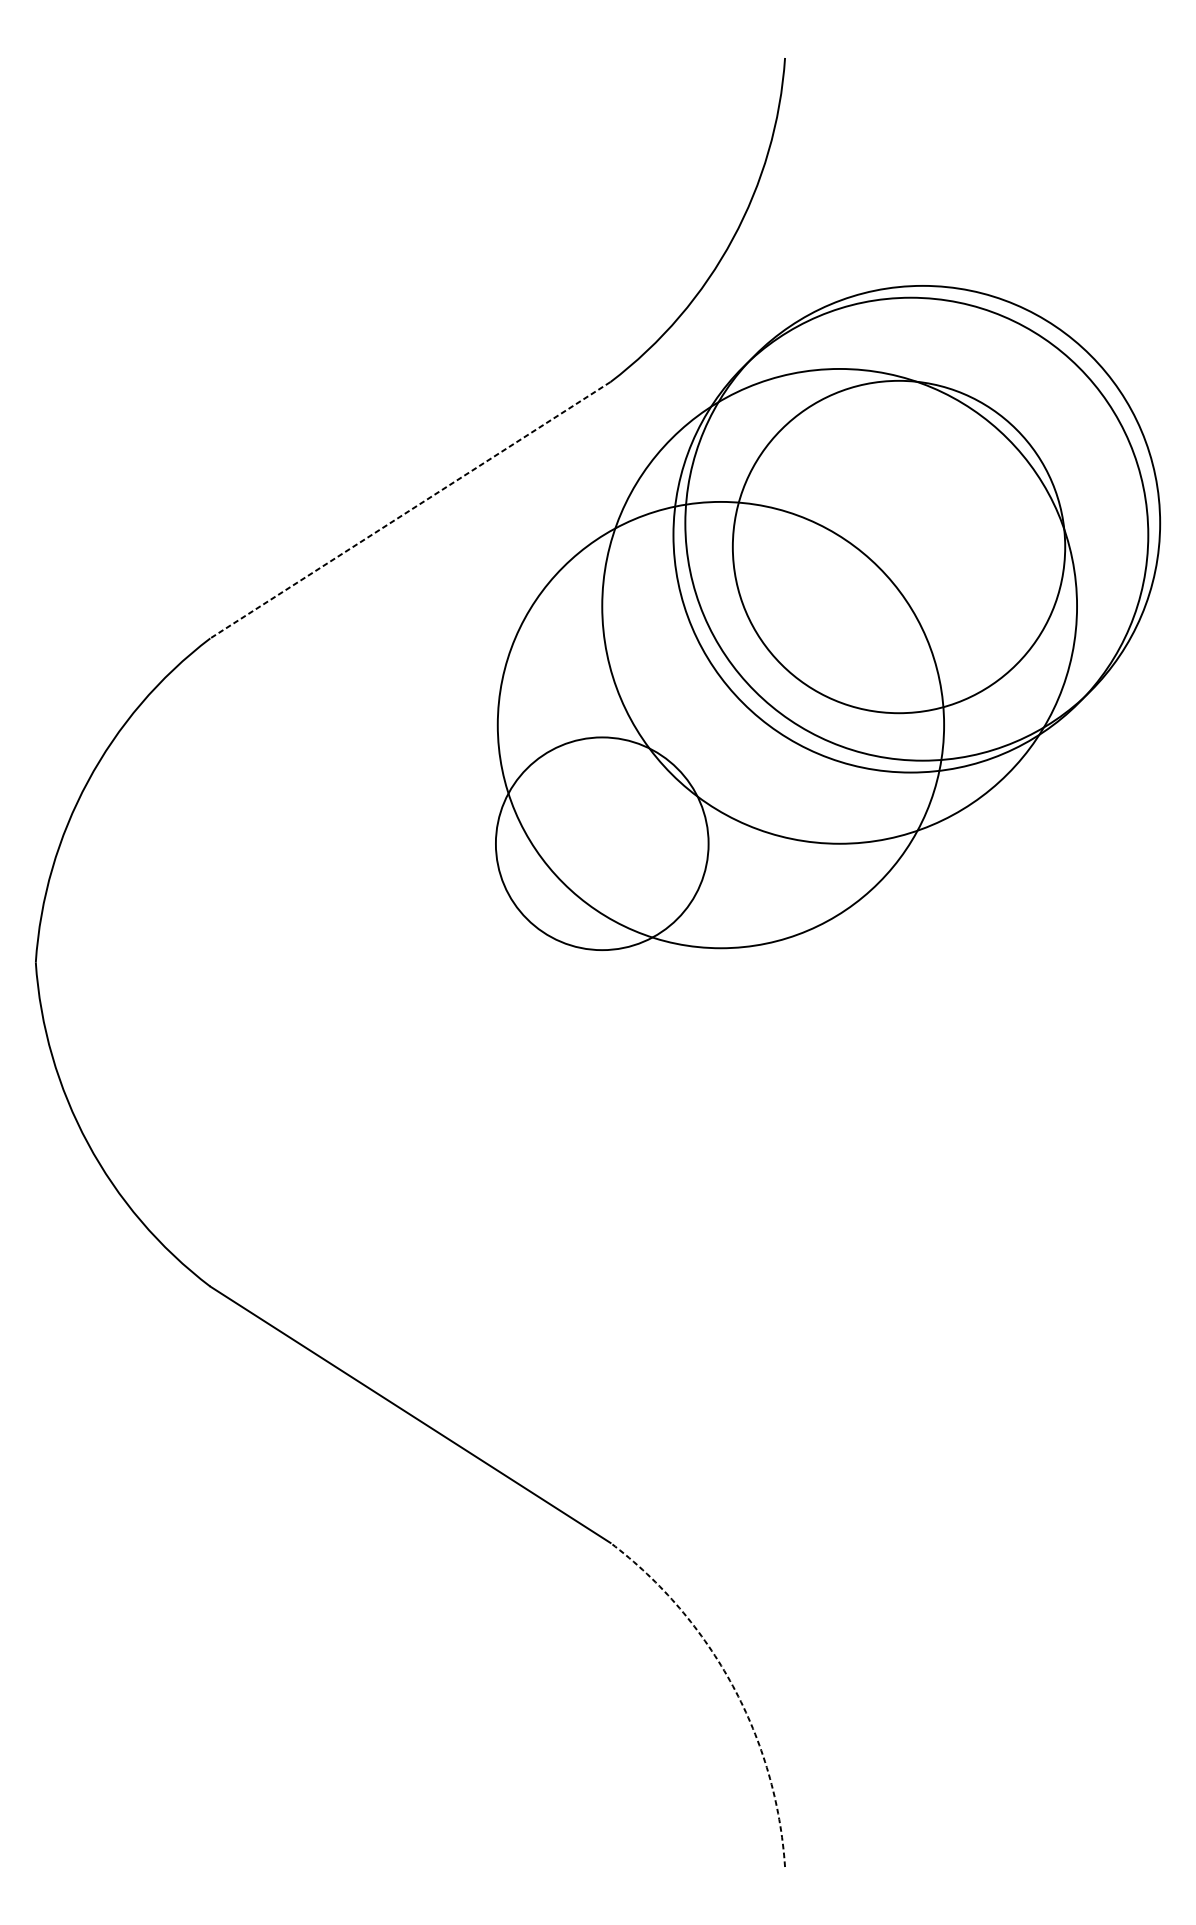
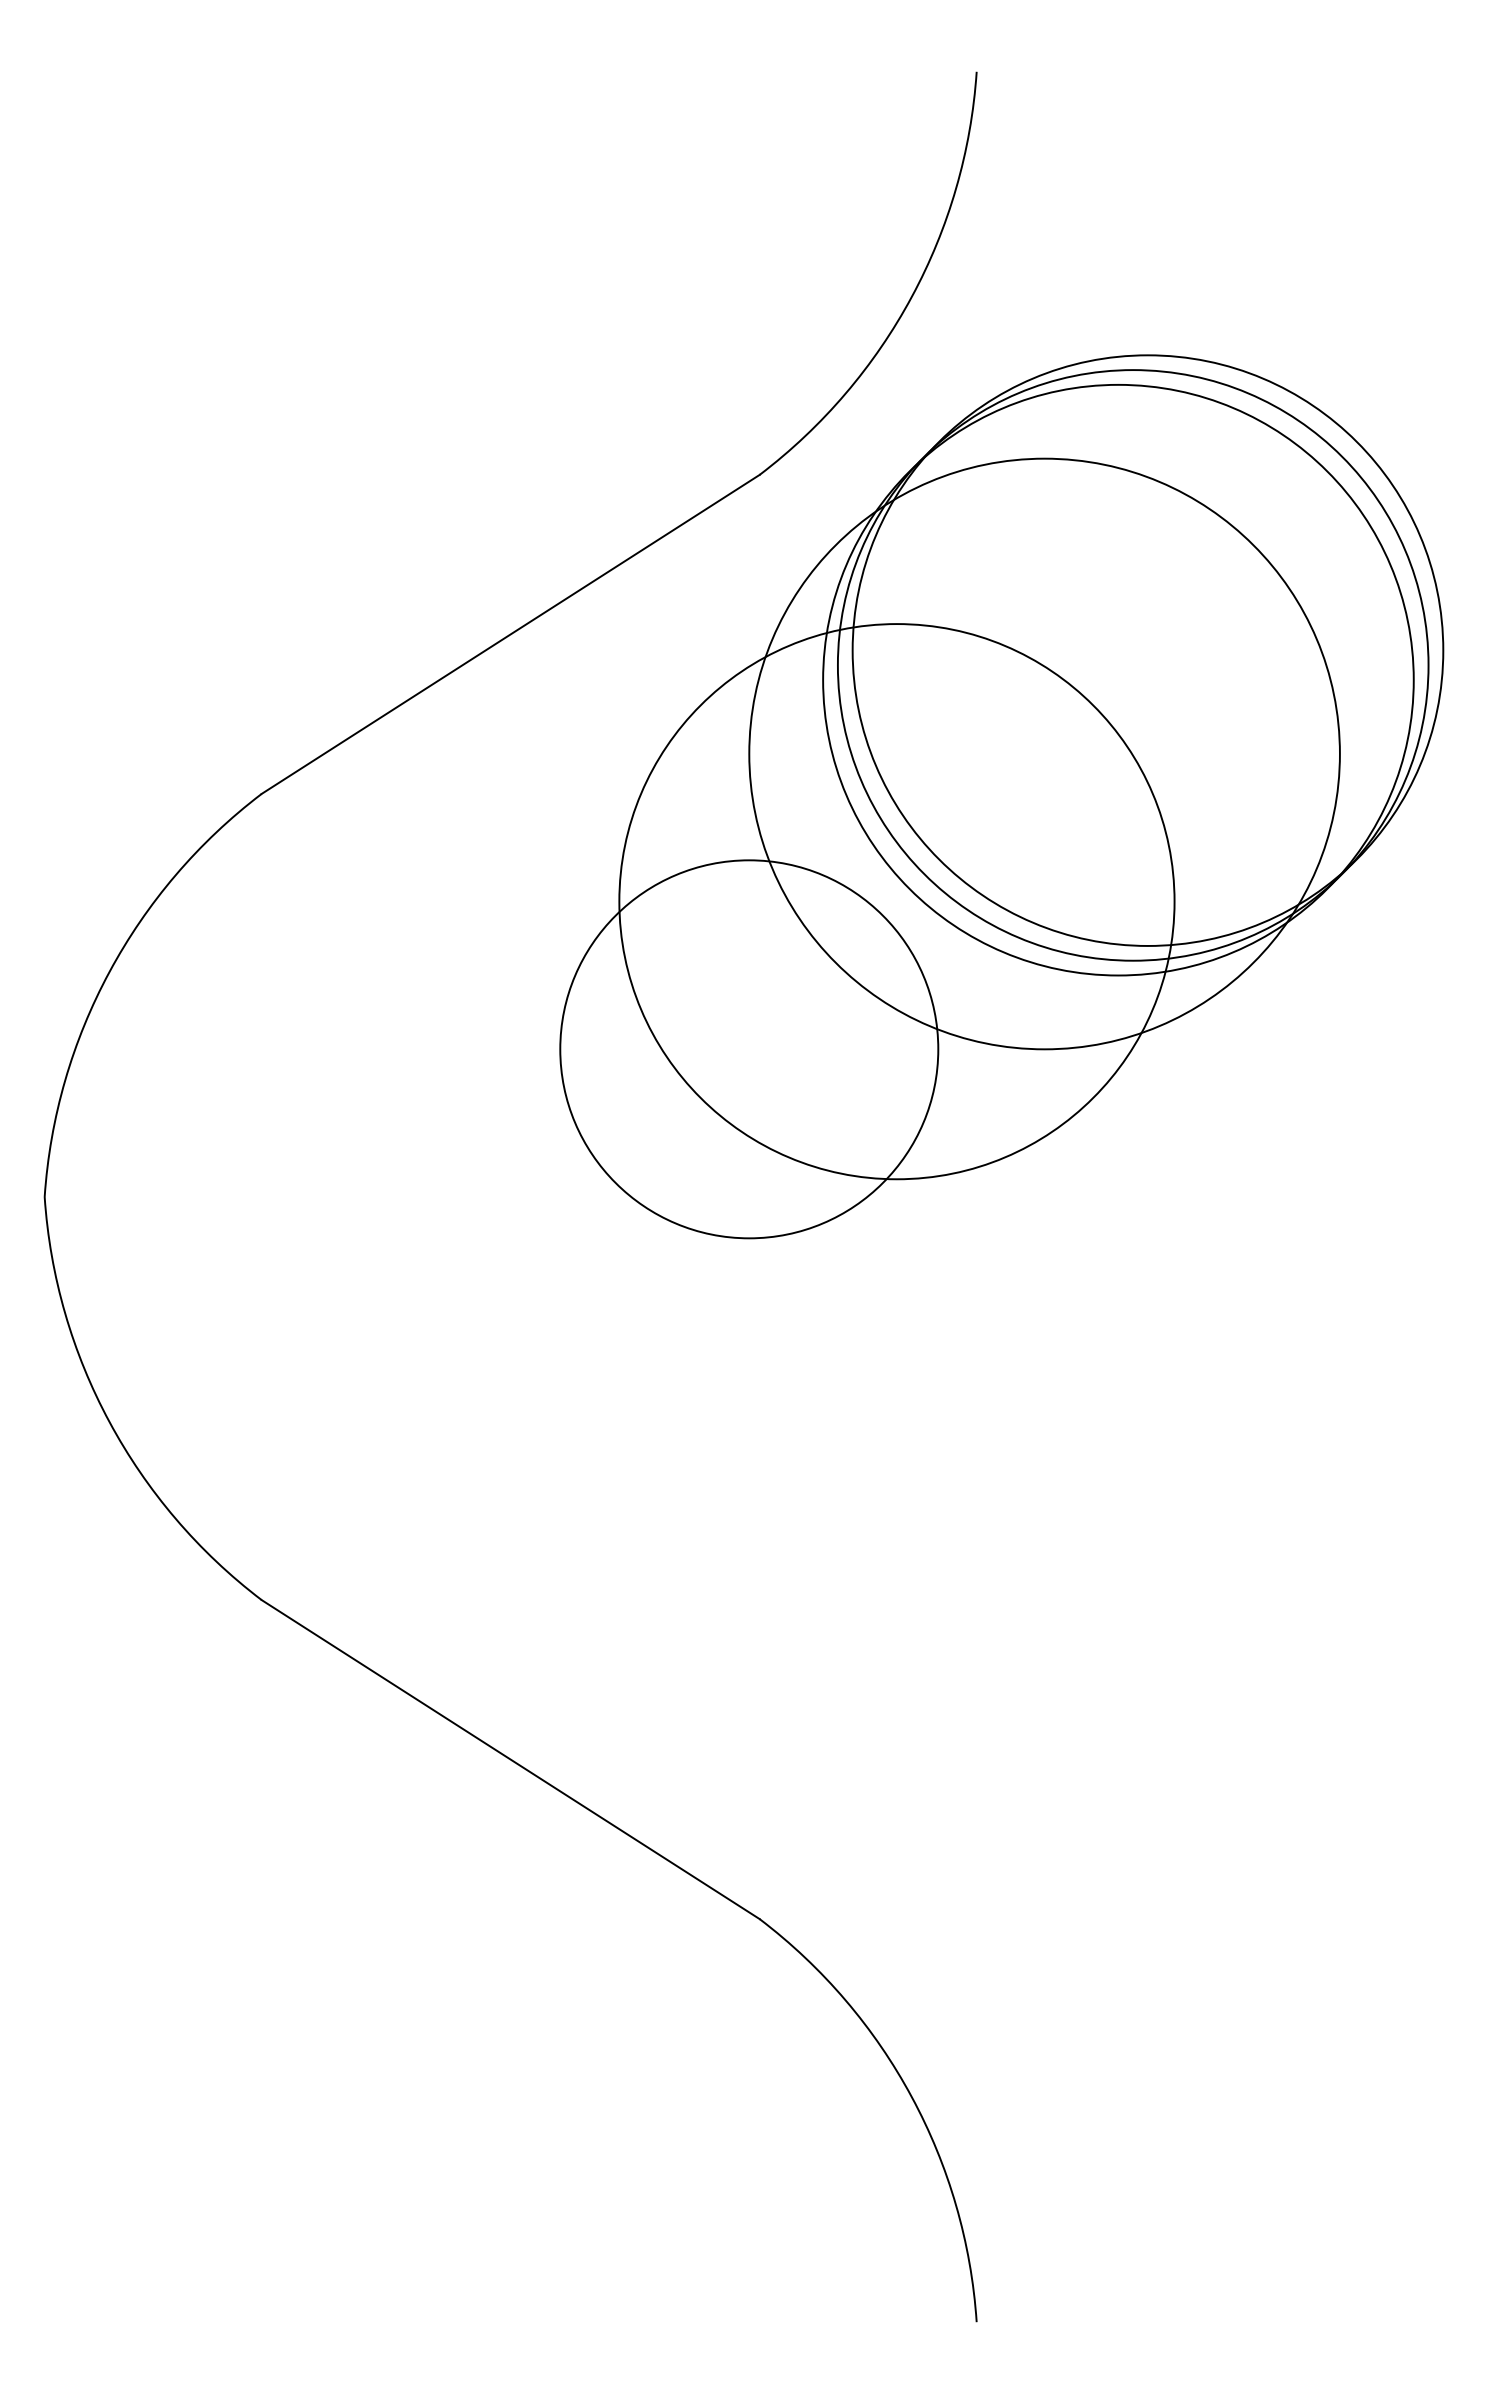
line: (410, 510) -> (510, 634), dashed -> solid
circle: (899, 546) -> (1118, 679), size x1.43
circle: (602, 843) -> (749, 1049), size x1.43
arc: (732, 1686) -> (911, 2097), dashed -> solid

